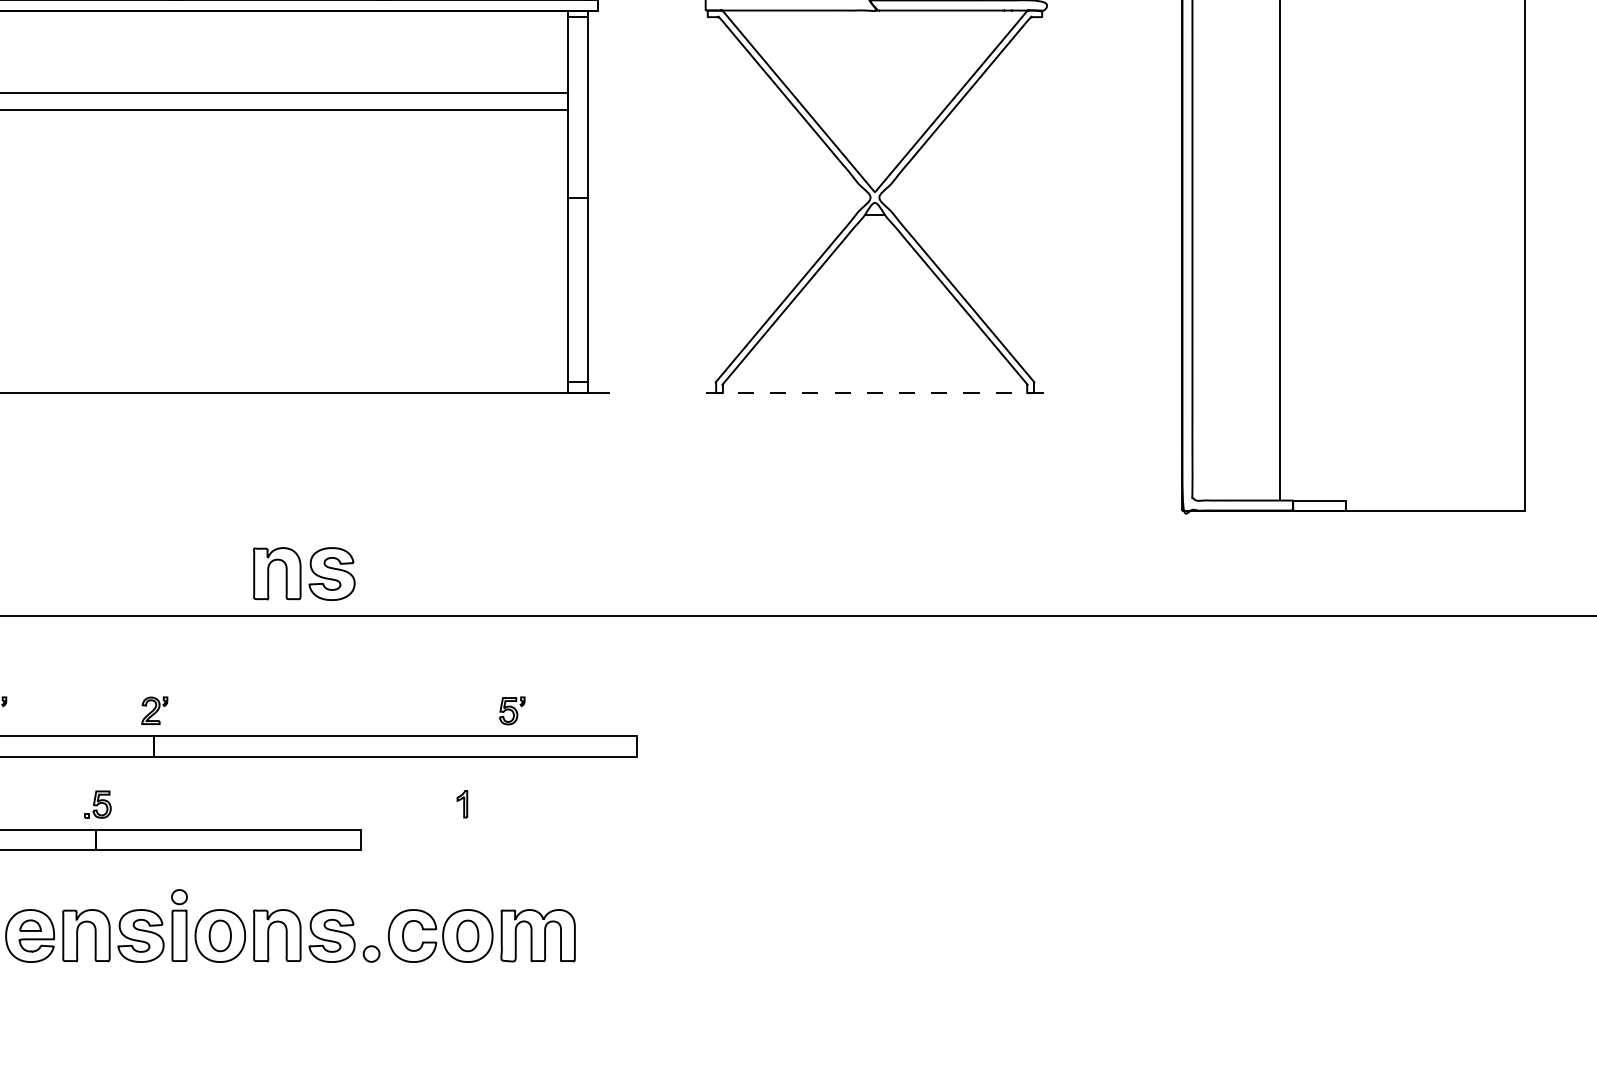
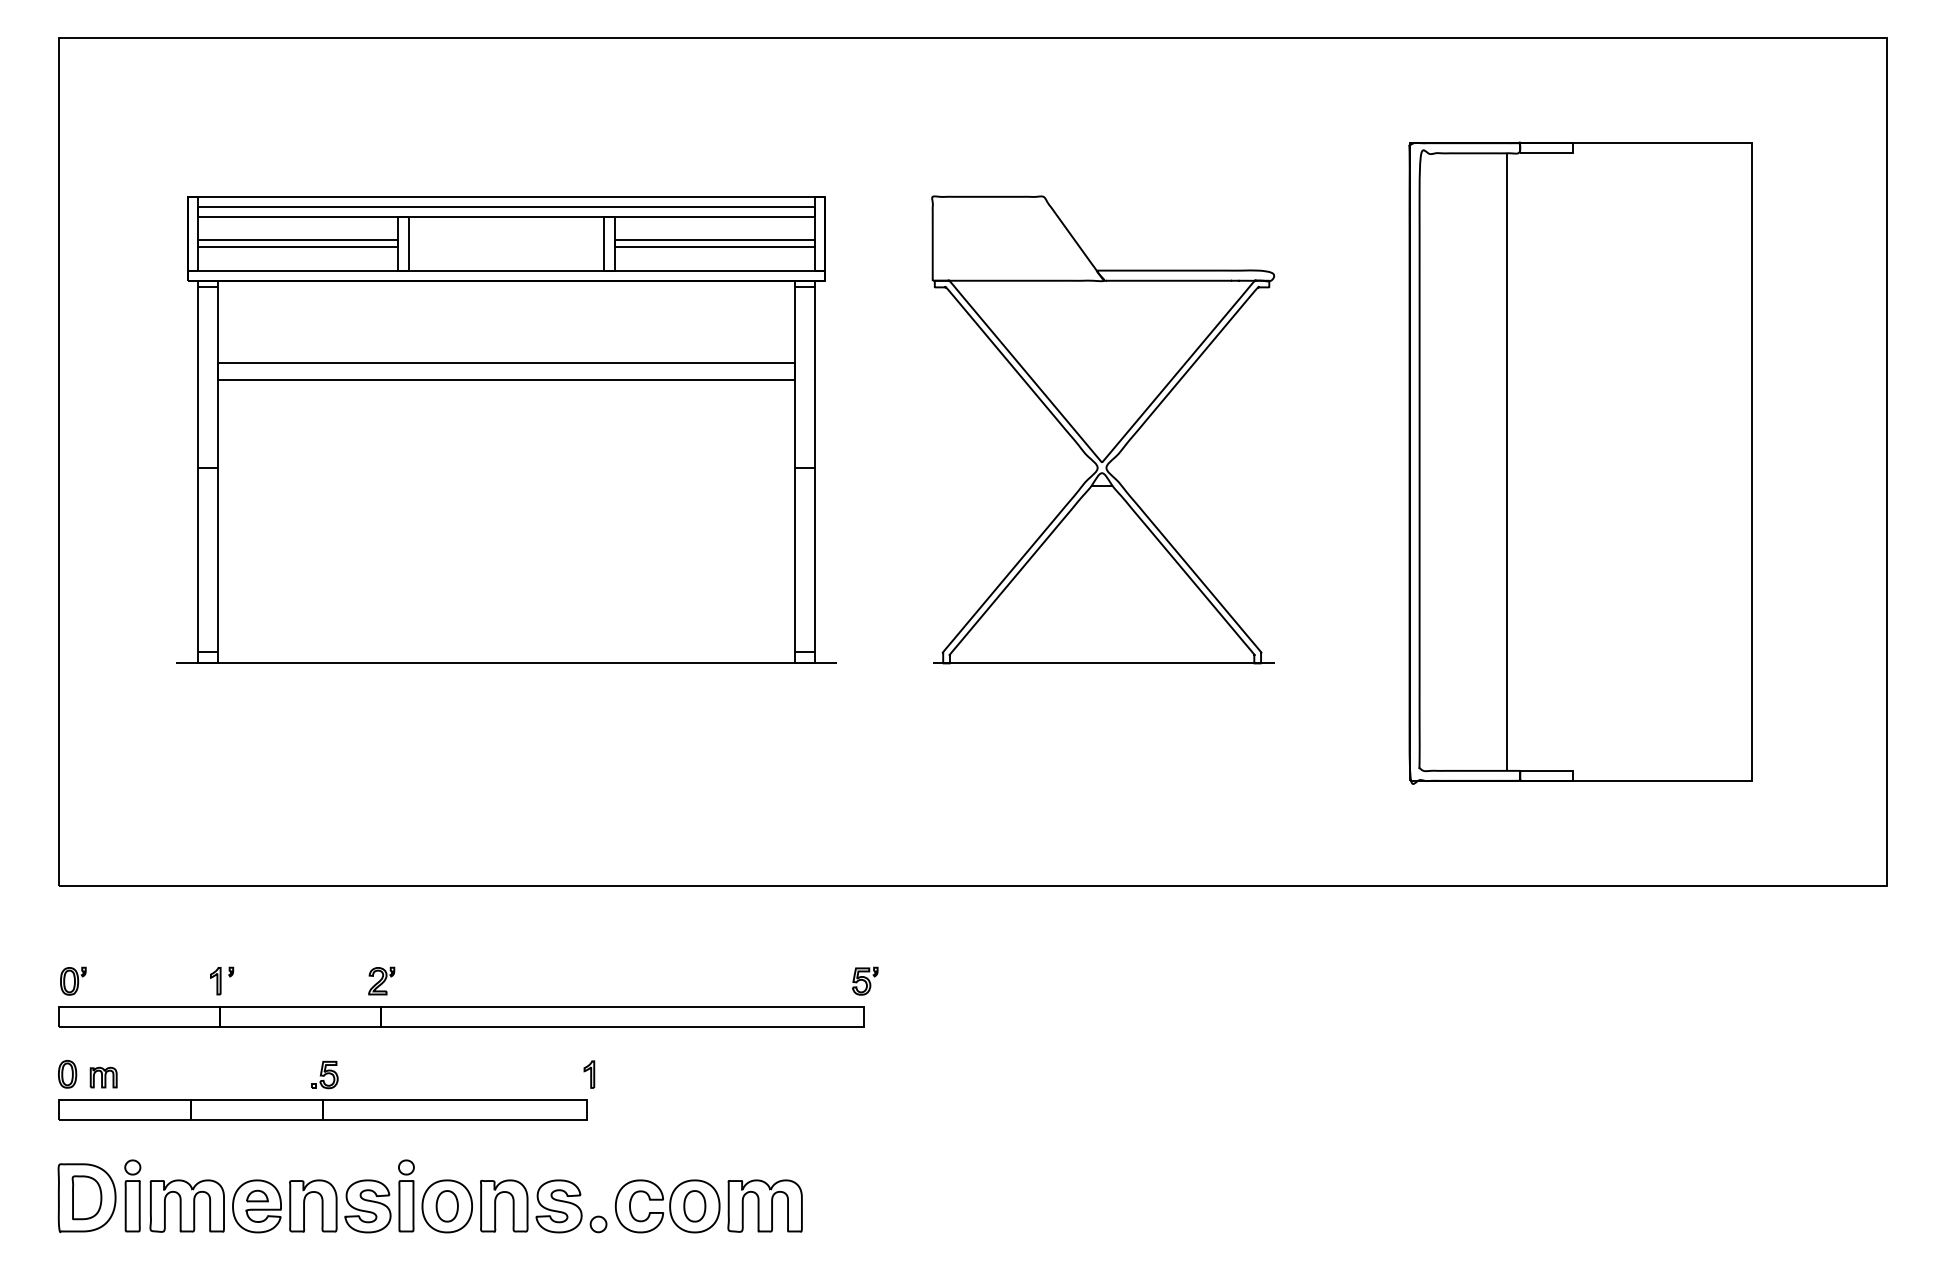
line: (877, 393) -> (1104, 663), dashed -> solid
part: (304, 574) -> (531, 844), removed
part: (512, 710) -> (865, 980), moved
part: (462, 804) -> (589, 1074), moved

